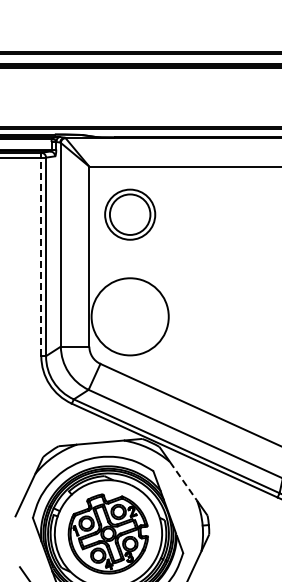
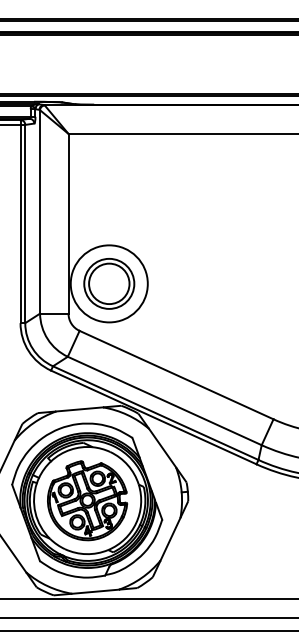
part: (130, 214) -> (109, 283), moved
line: (41, 256) -> (20, 223), dashed -> solid
line: (183, 481) -> (162, 448), dashed -> solid

